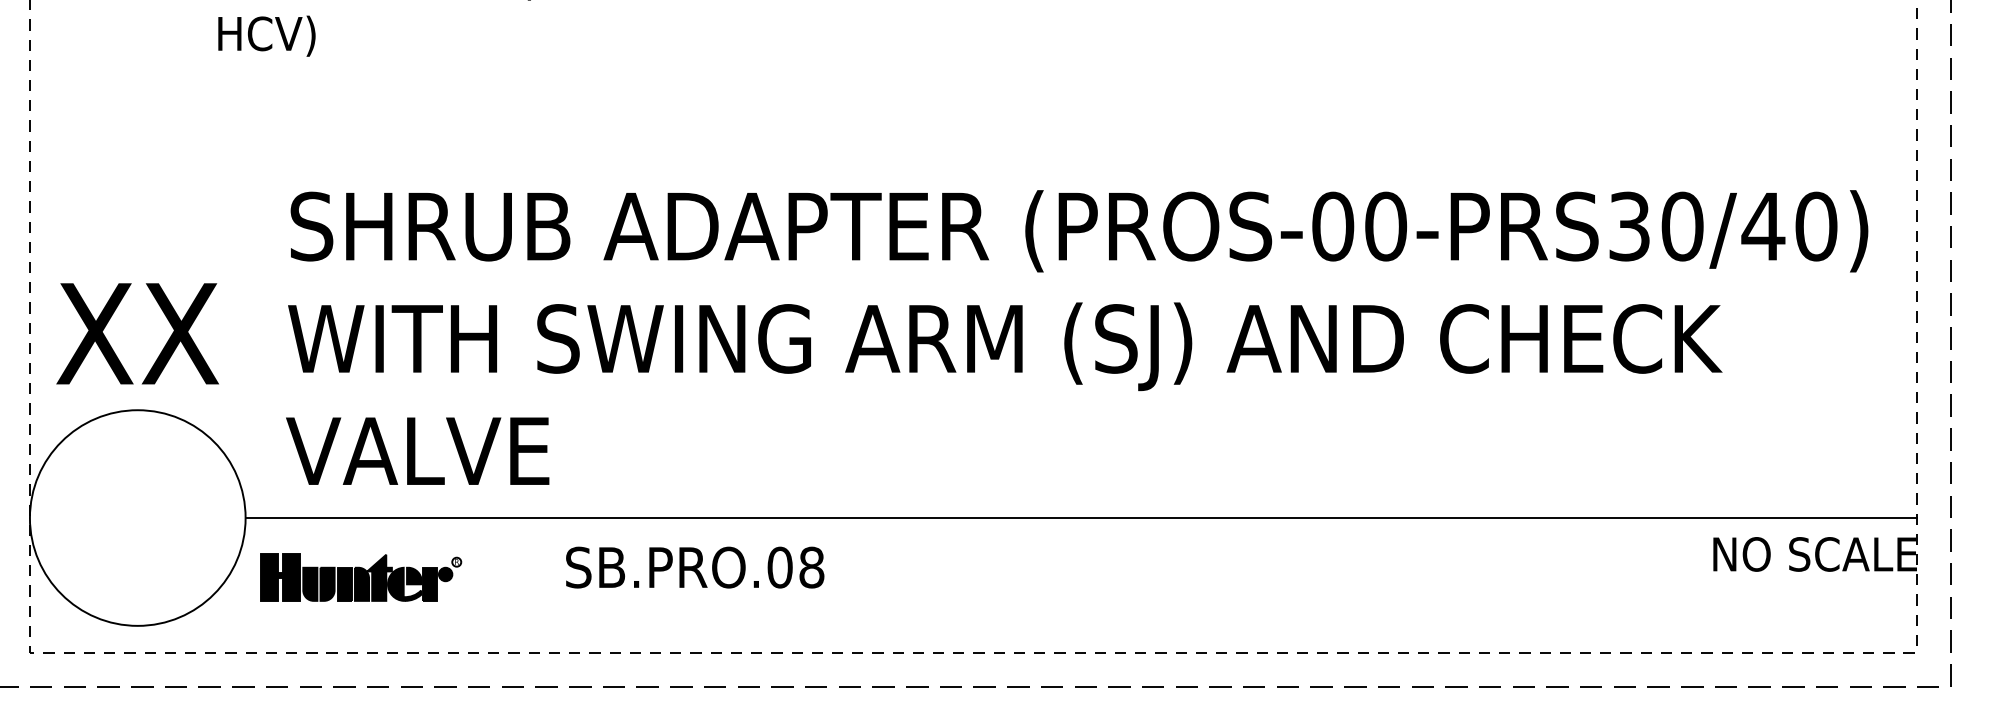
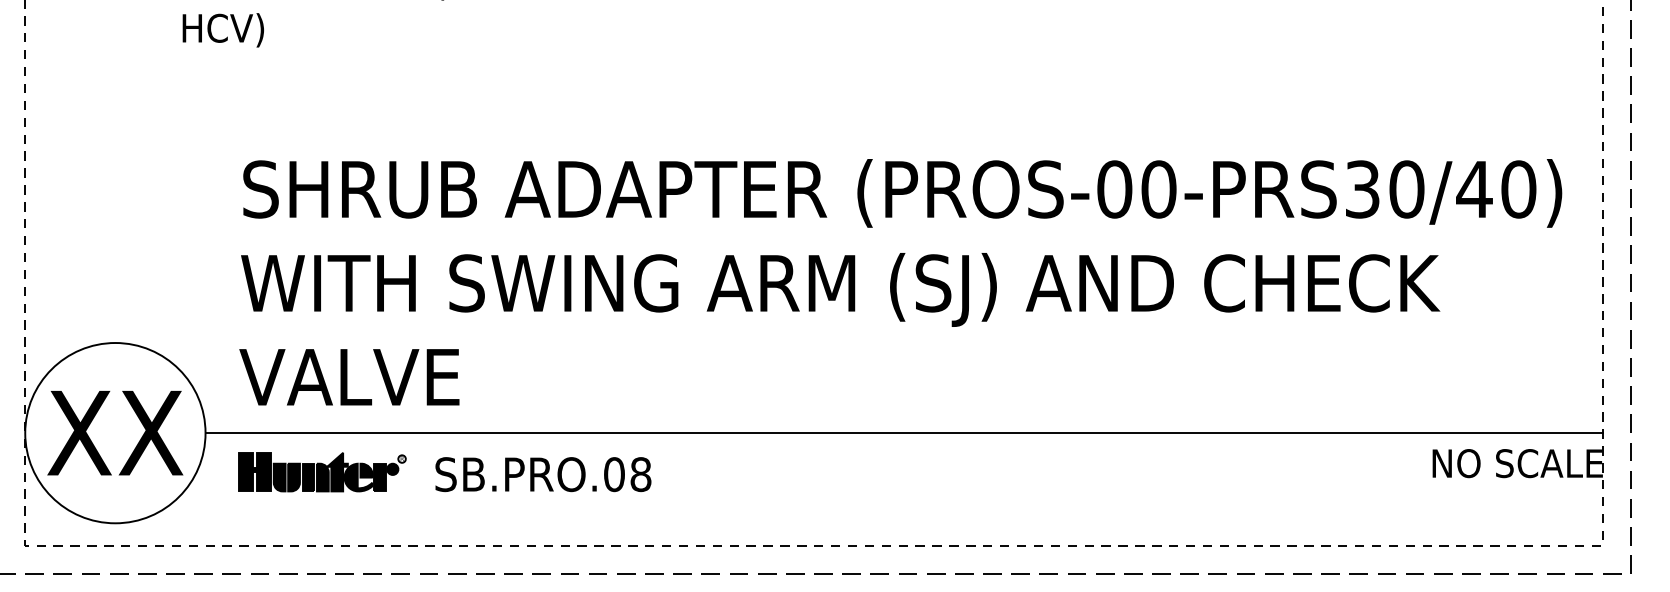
text: (137, 334) -> (115, 433), moved
text: (695, 567) -> (543, 474), moved
part: (361, 578) -> (322, 472), moved

